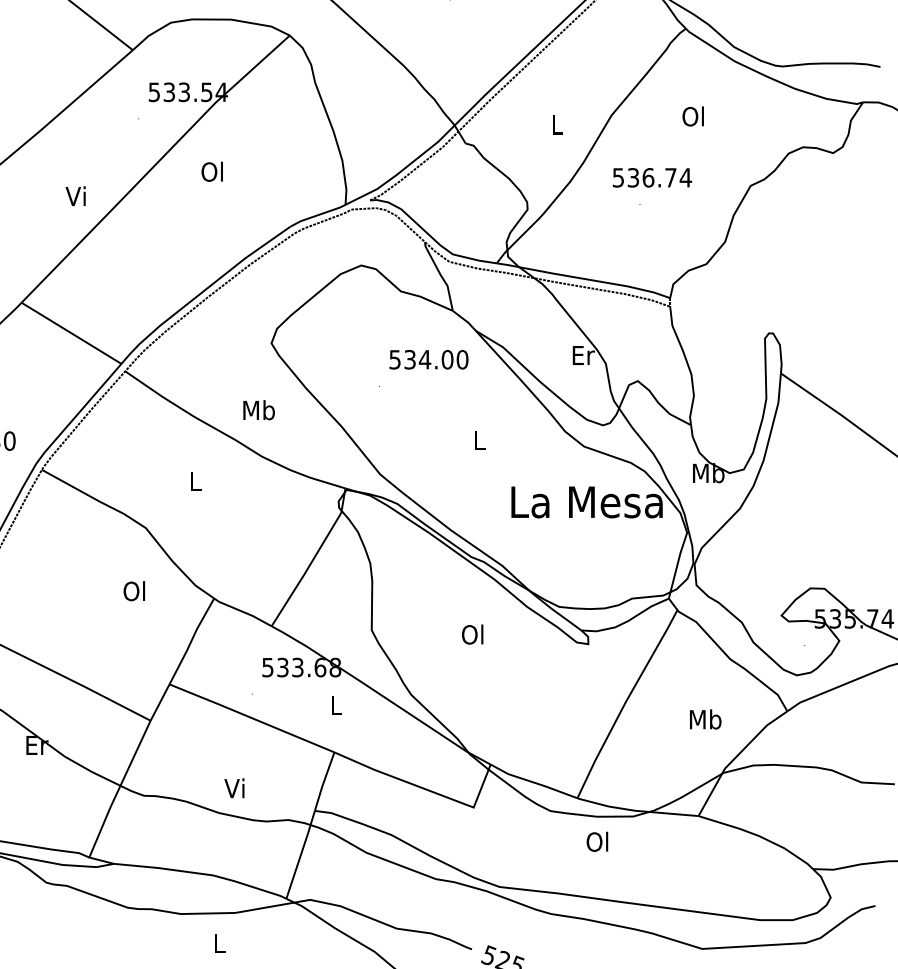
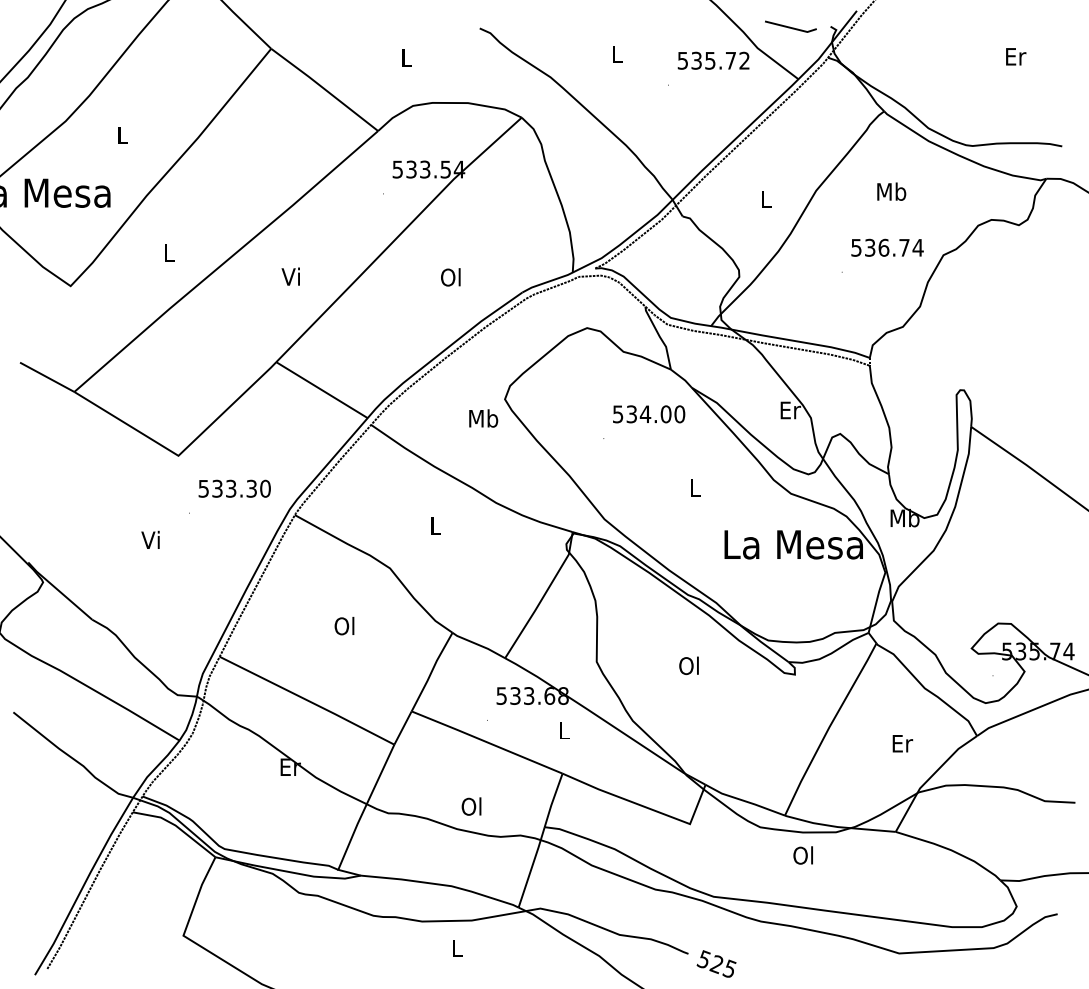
text: (693, 116) -> (891, 191), Ol -> Mb
text: (211, 171) -> (450, 277), moved
text: (652, 177) -> (887, 247), moved
text: (75, 196) -> (290, 276), moved
text: (258, 410) -> (483, 418), moved
text: (134, 591) -> (344, 626), moved
text: (704, 719) -> (901, 743), Mb -> Er
text: (234, 788) -> (471, 806), Vi -> Ol

